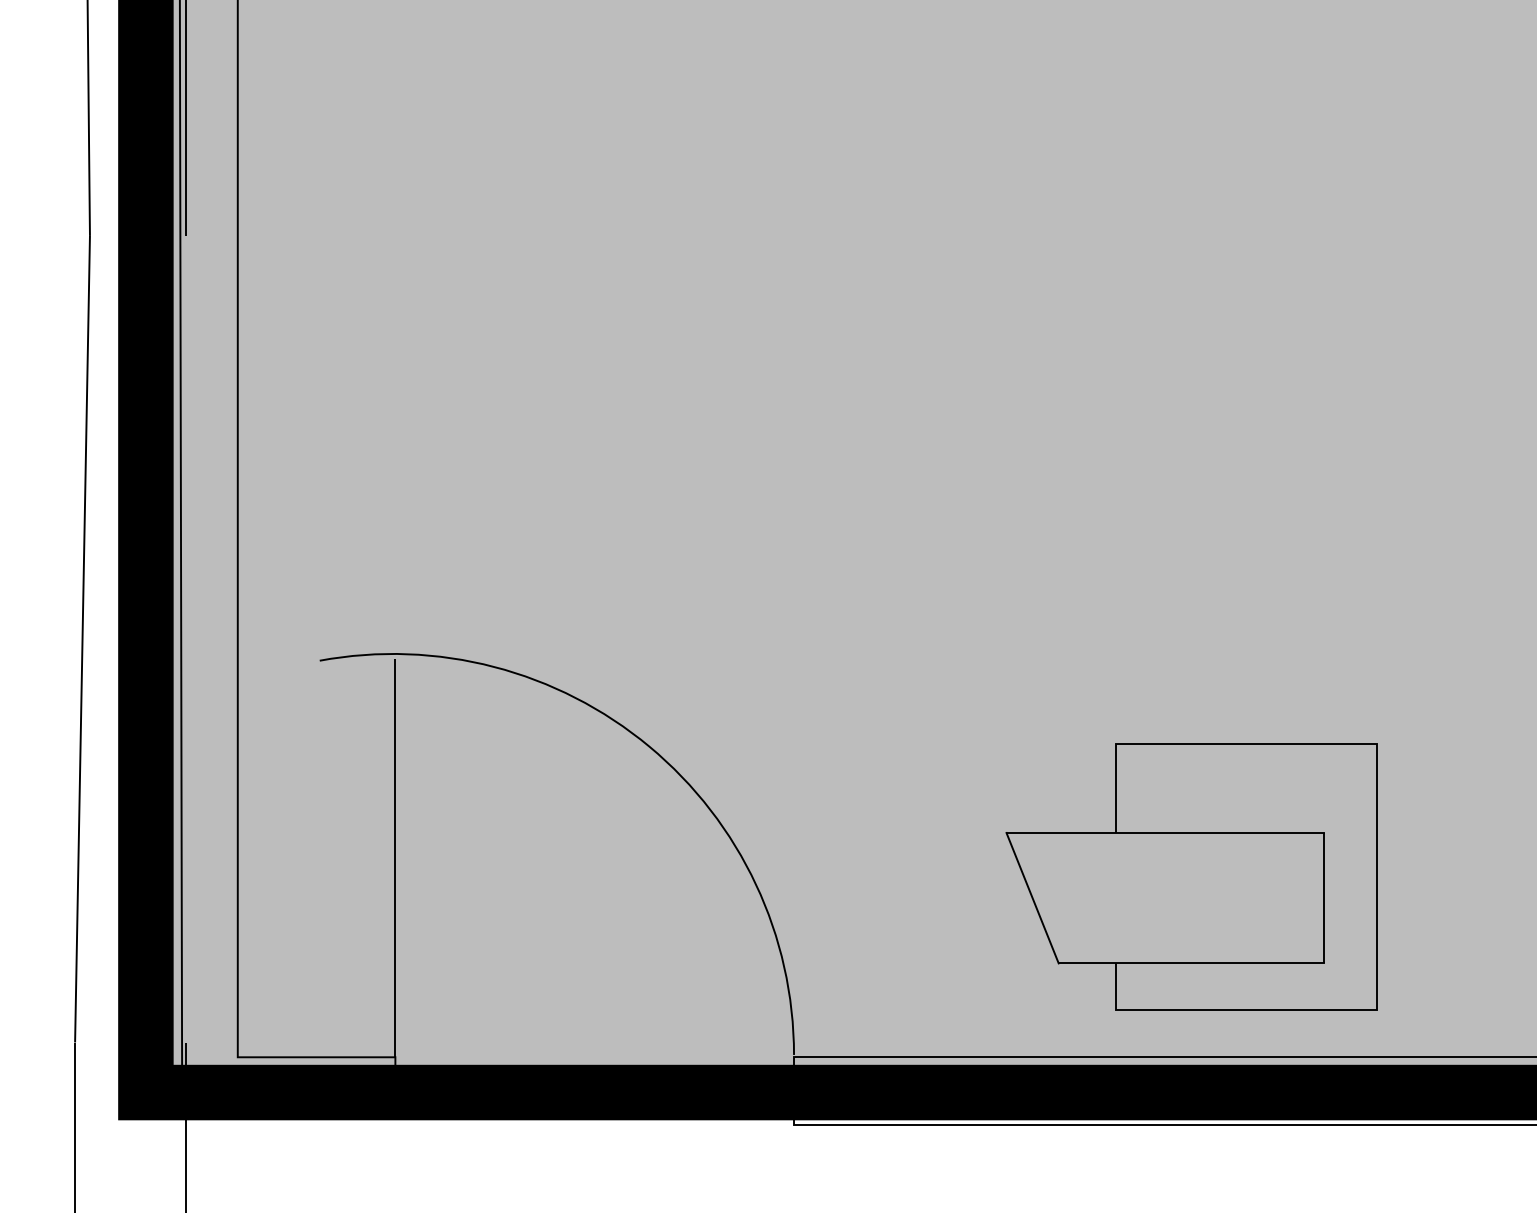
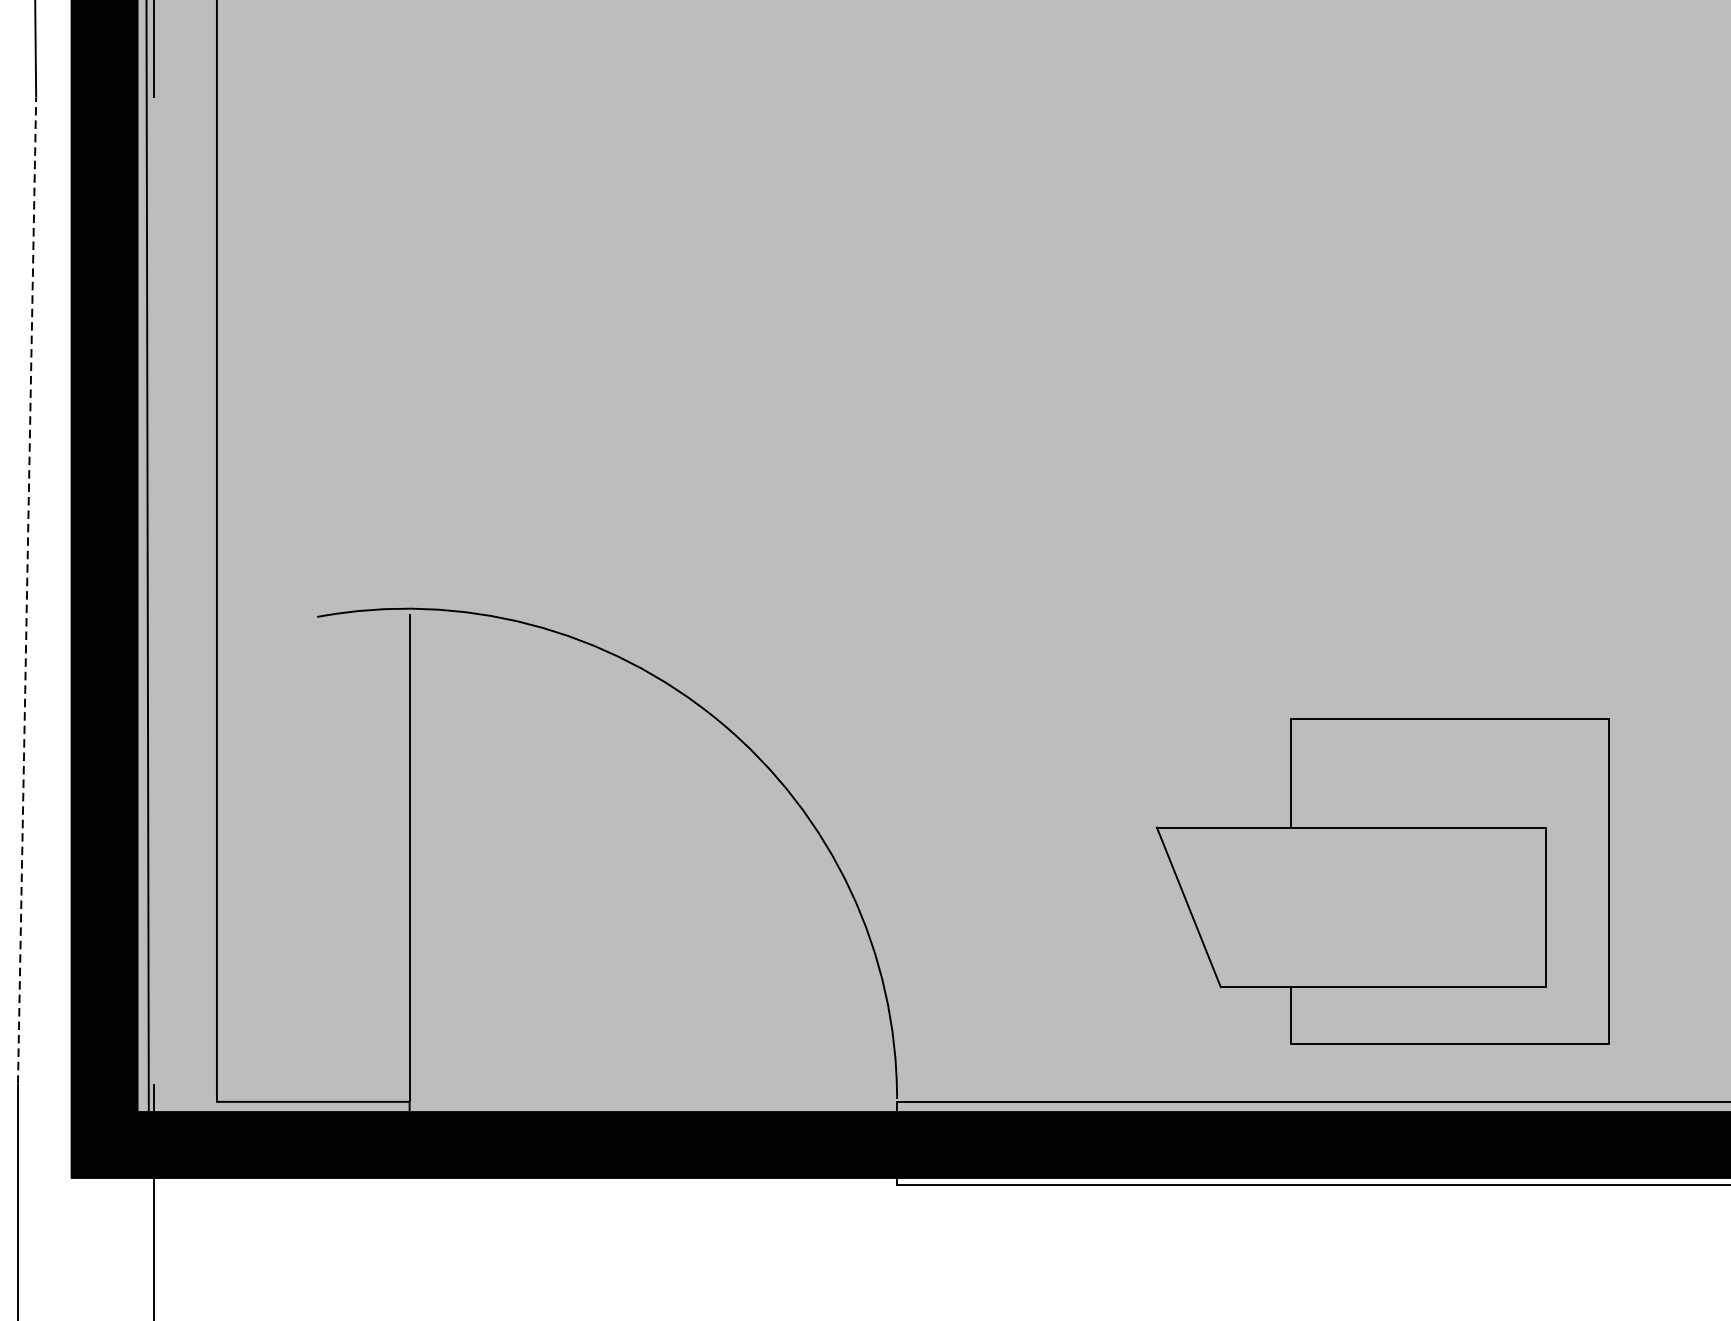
line: (82, 638) -> (27, 589), solid -> dashed

